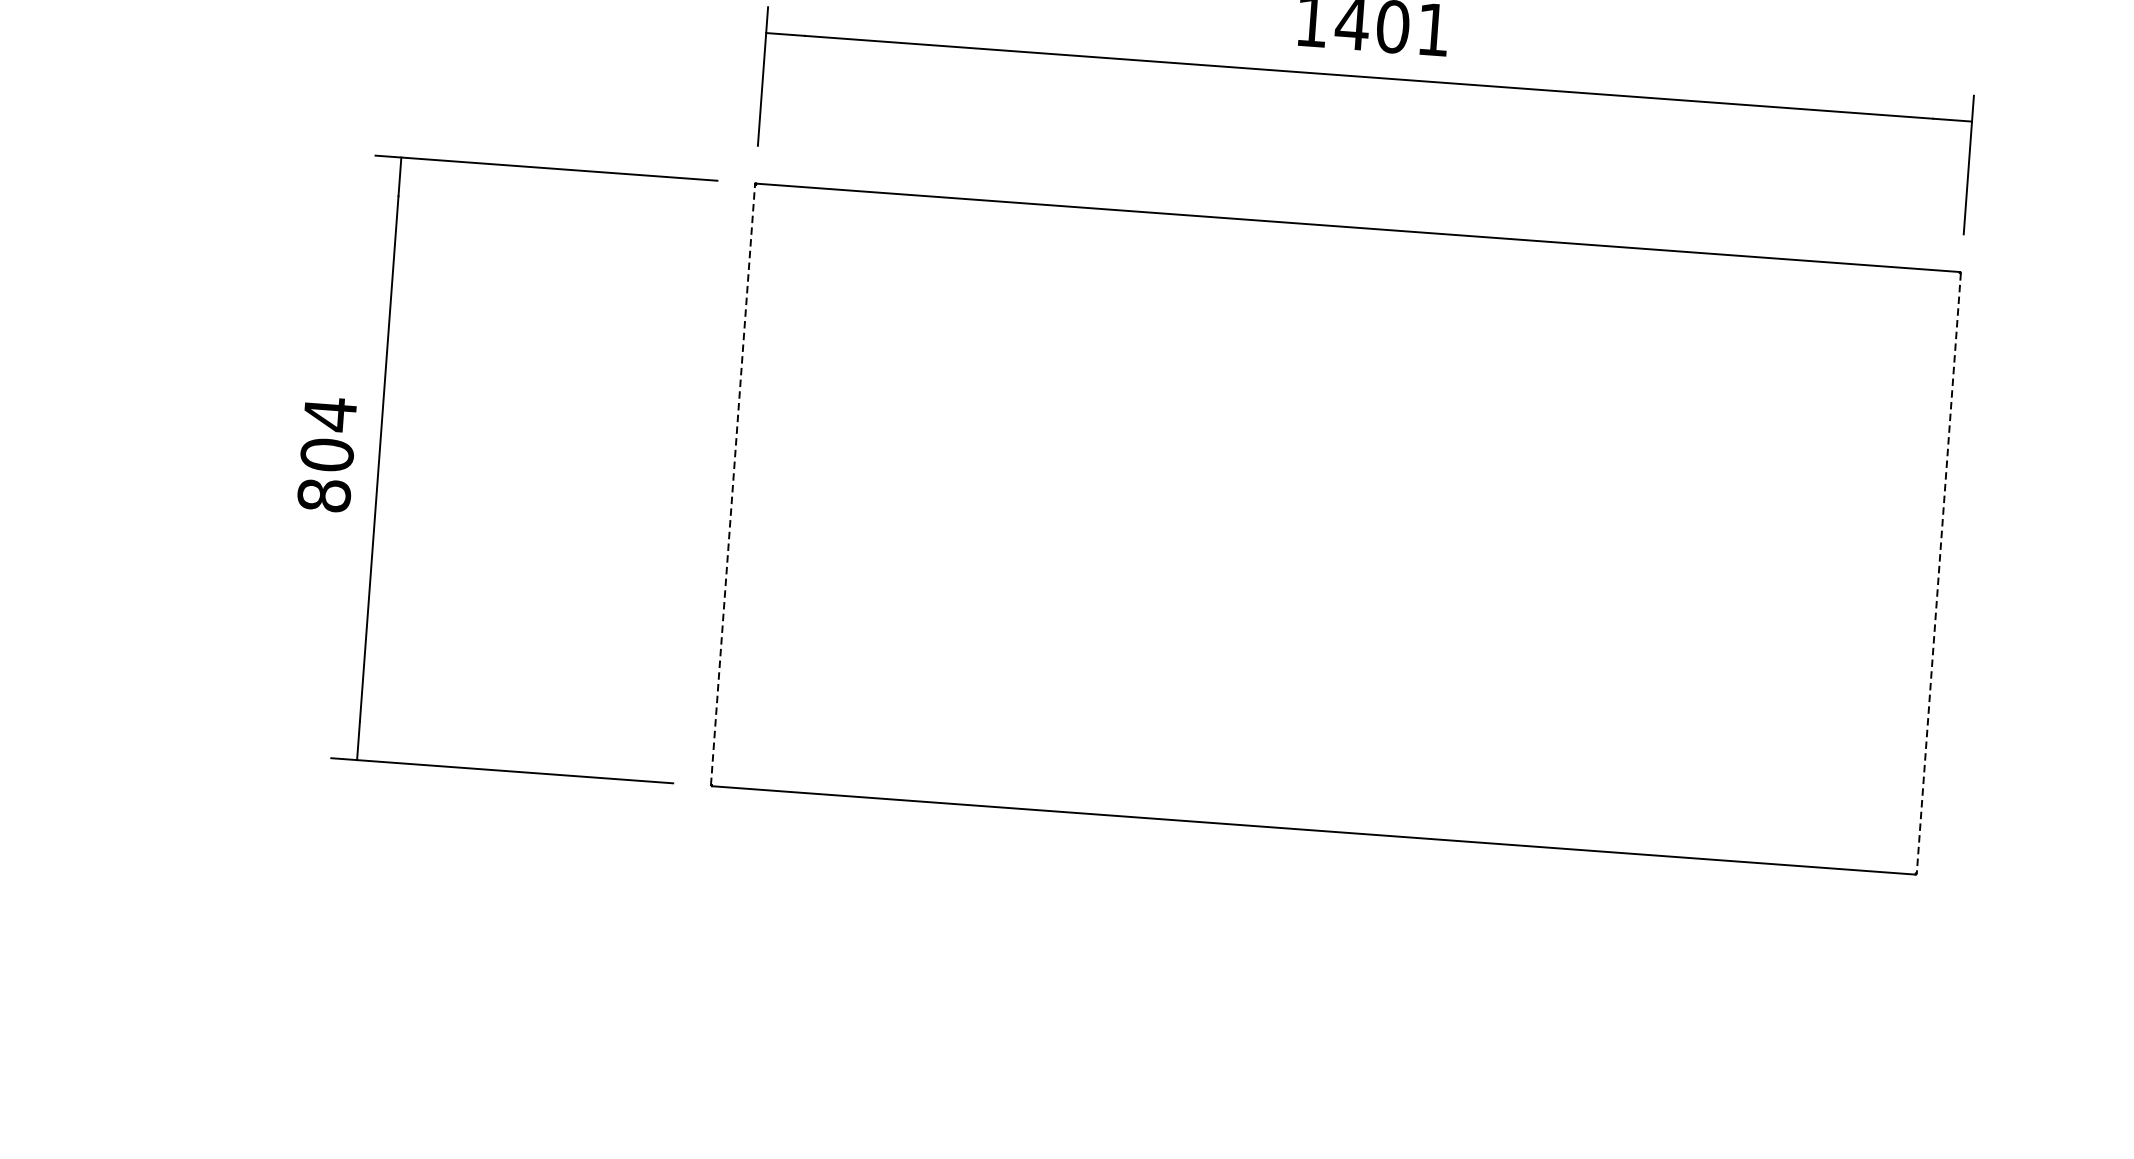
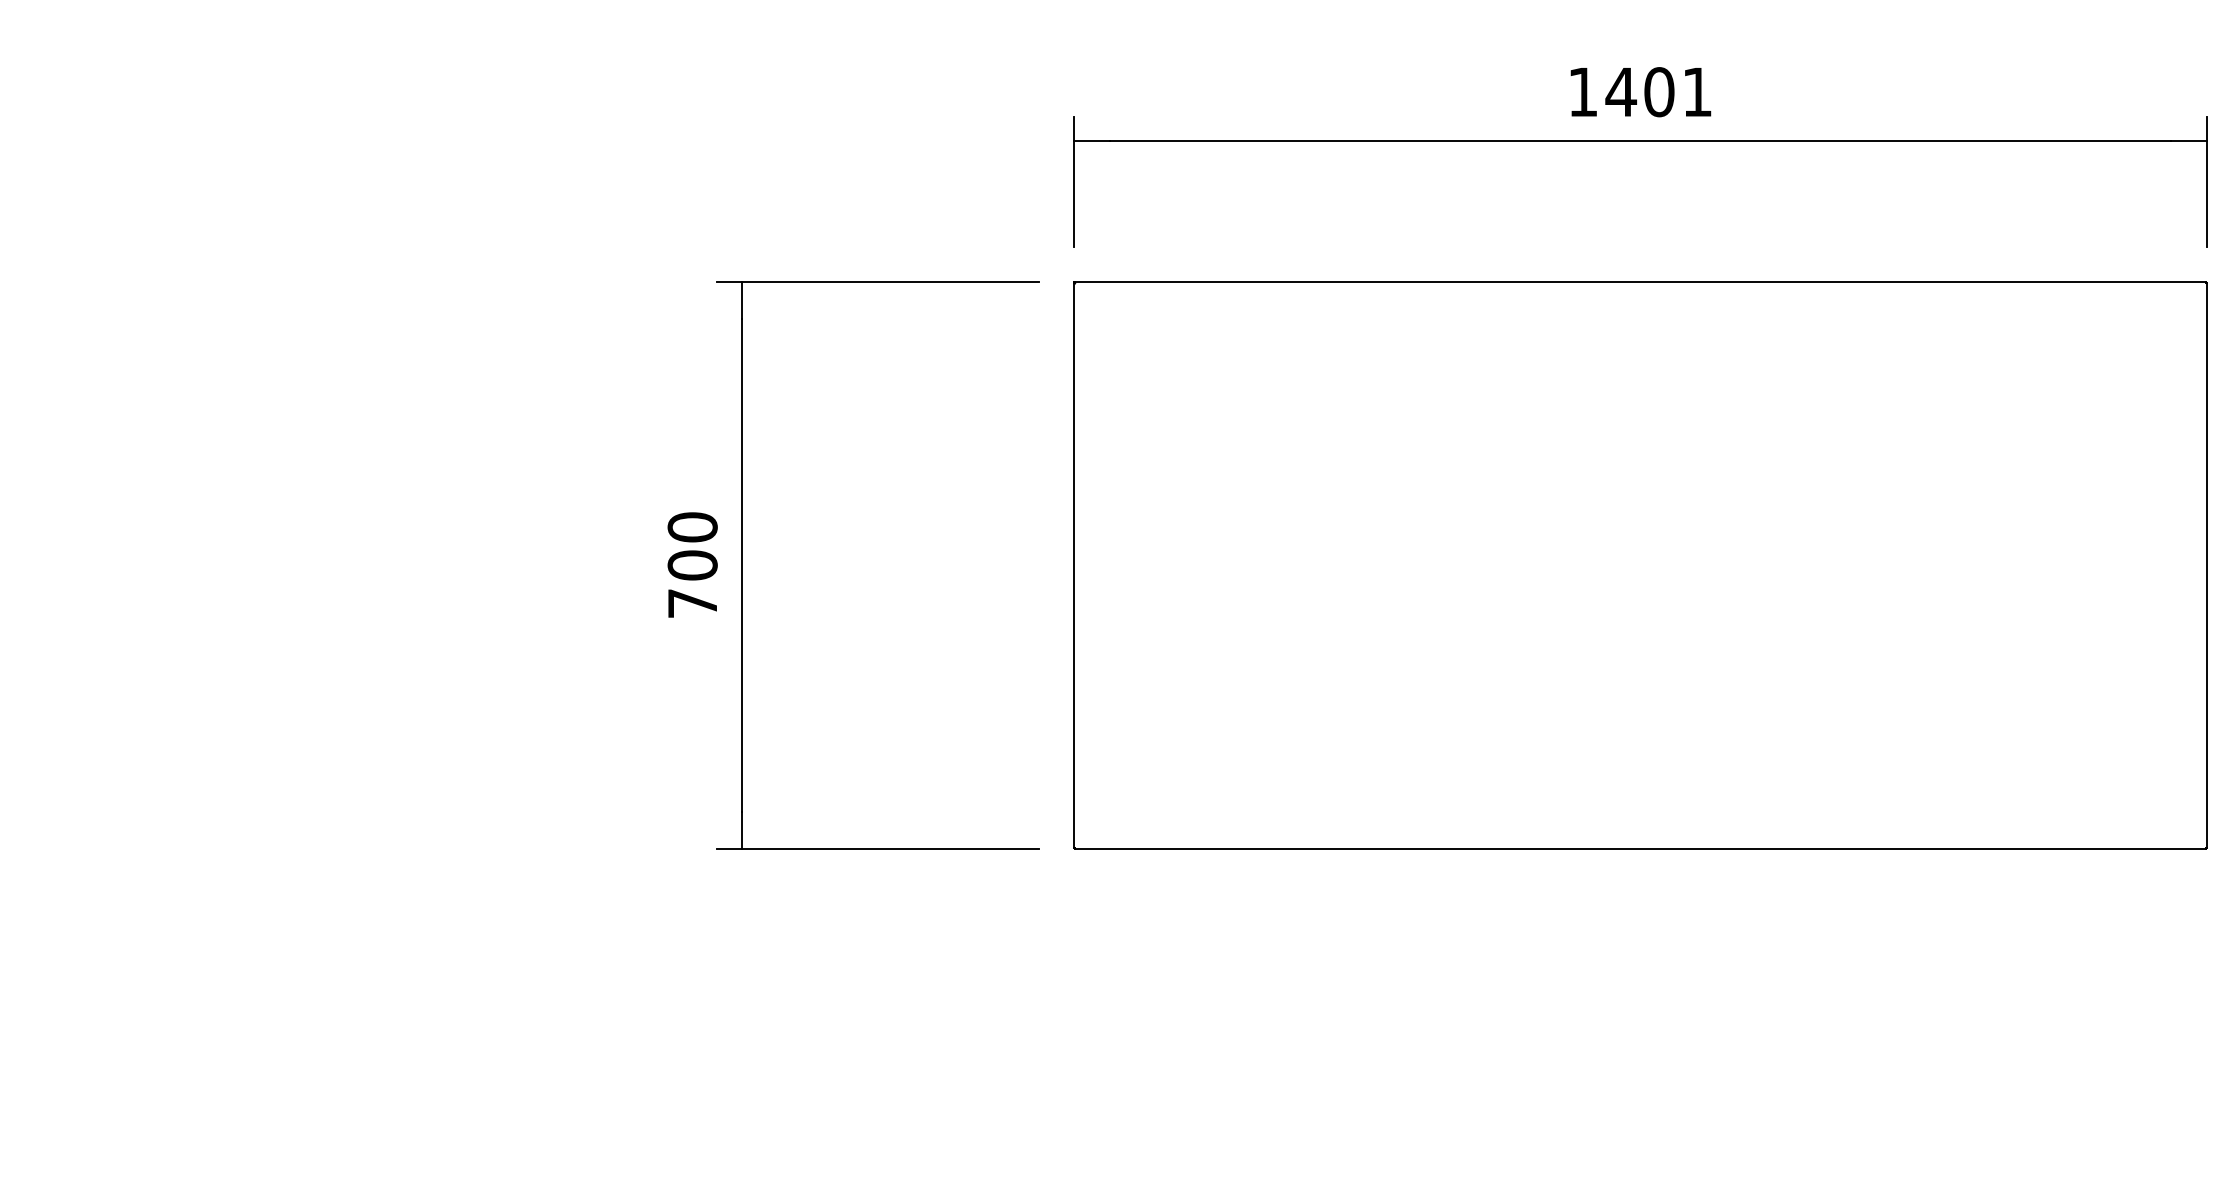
text: (327, 453) -> (692, 564), 804 -> 700
line: (732, 484) -> (1073, 565), dashed -> solid
line: (1938, 574) -> (2206, 566), dashed -> solid

